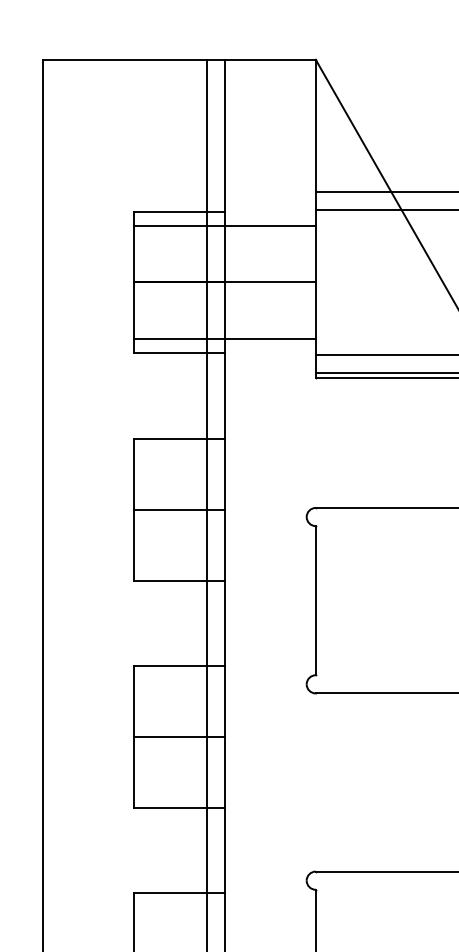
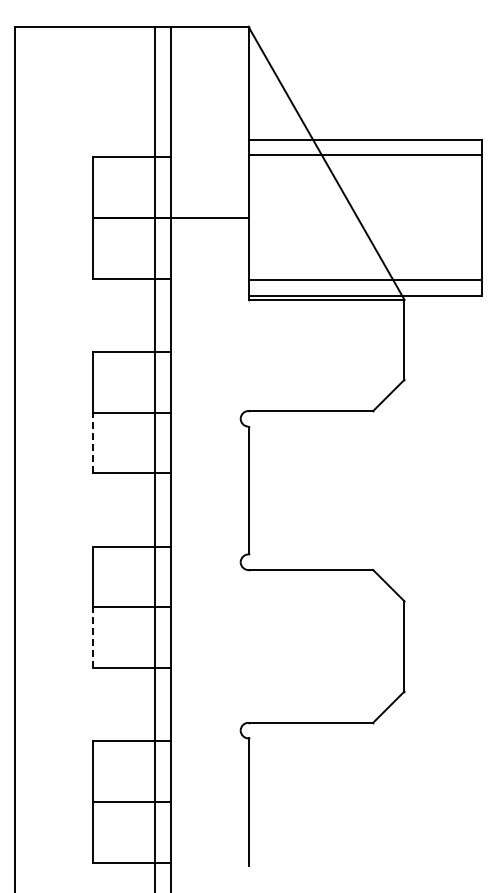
line: (224, 226) -> (170, 169), removed
line: (224, 339) -> (170, 266), removed
line: (133, 544) -> (92, 442), solid -> dashed
line: (133, 772) -> (92, 637), solid -> dashed

